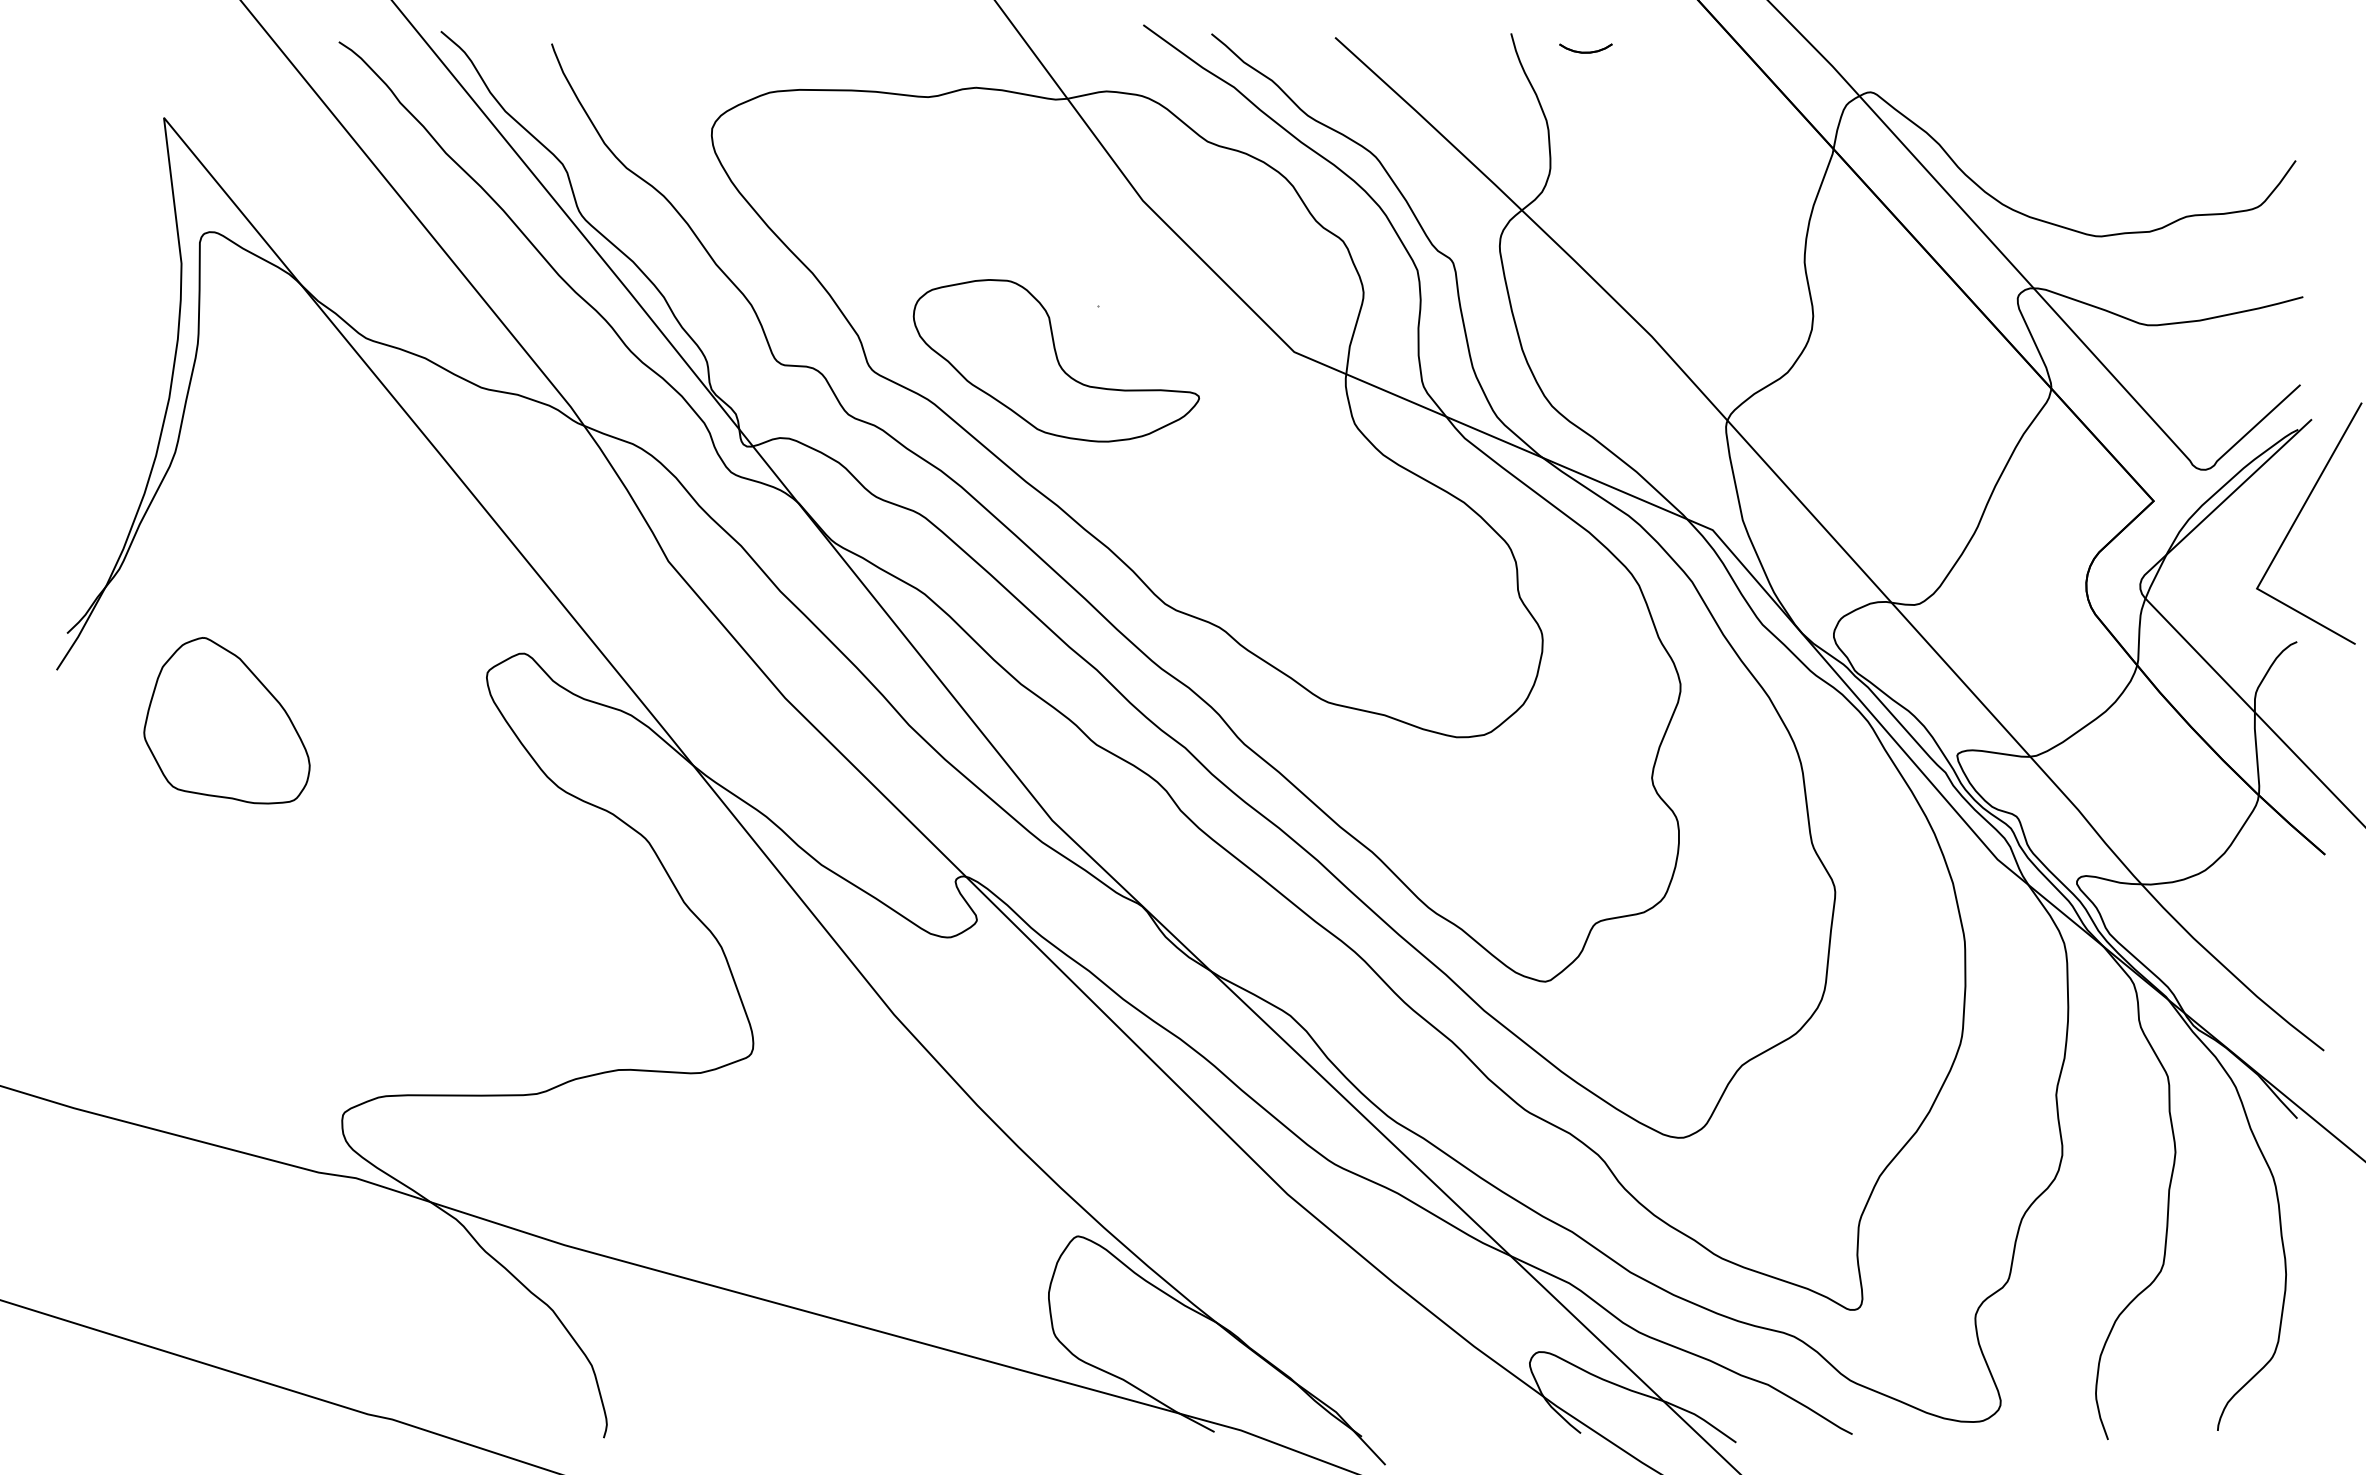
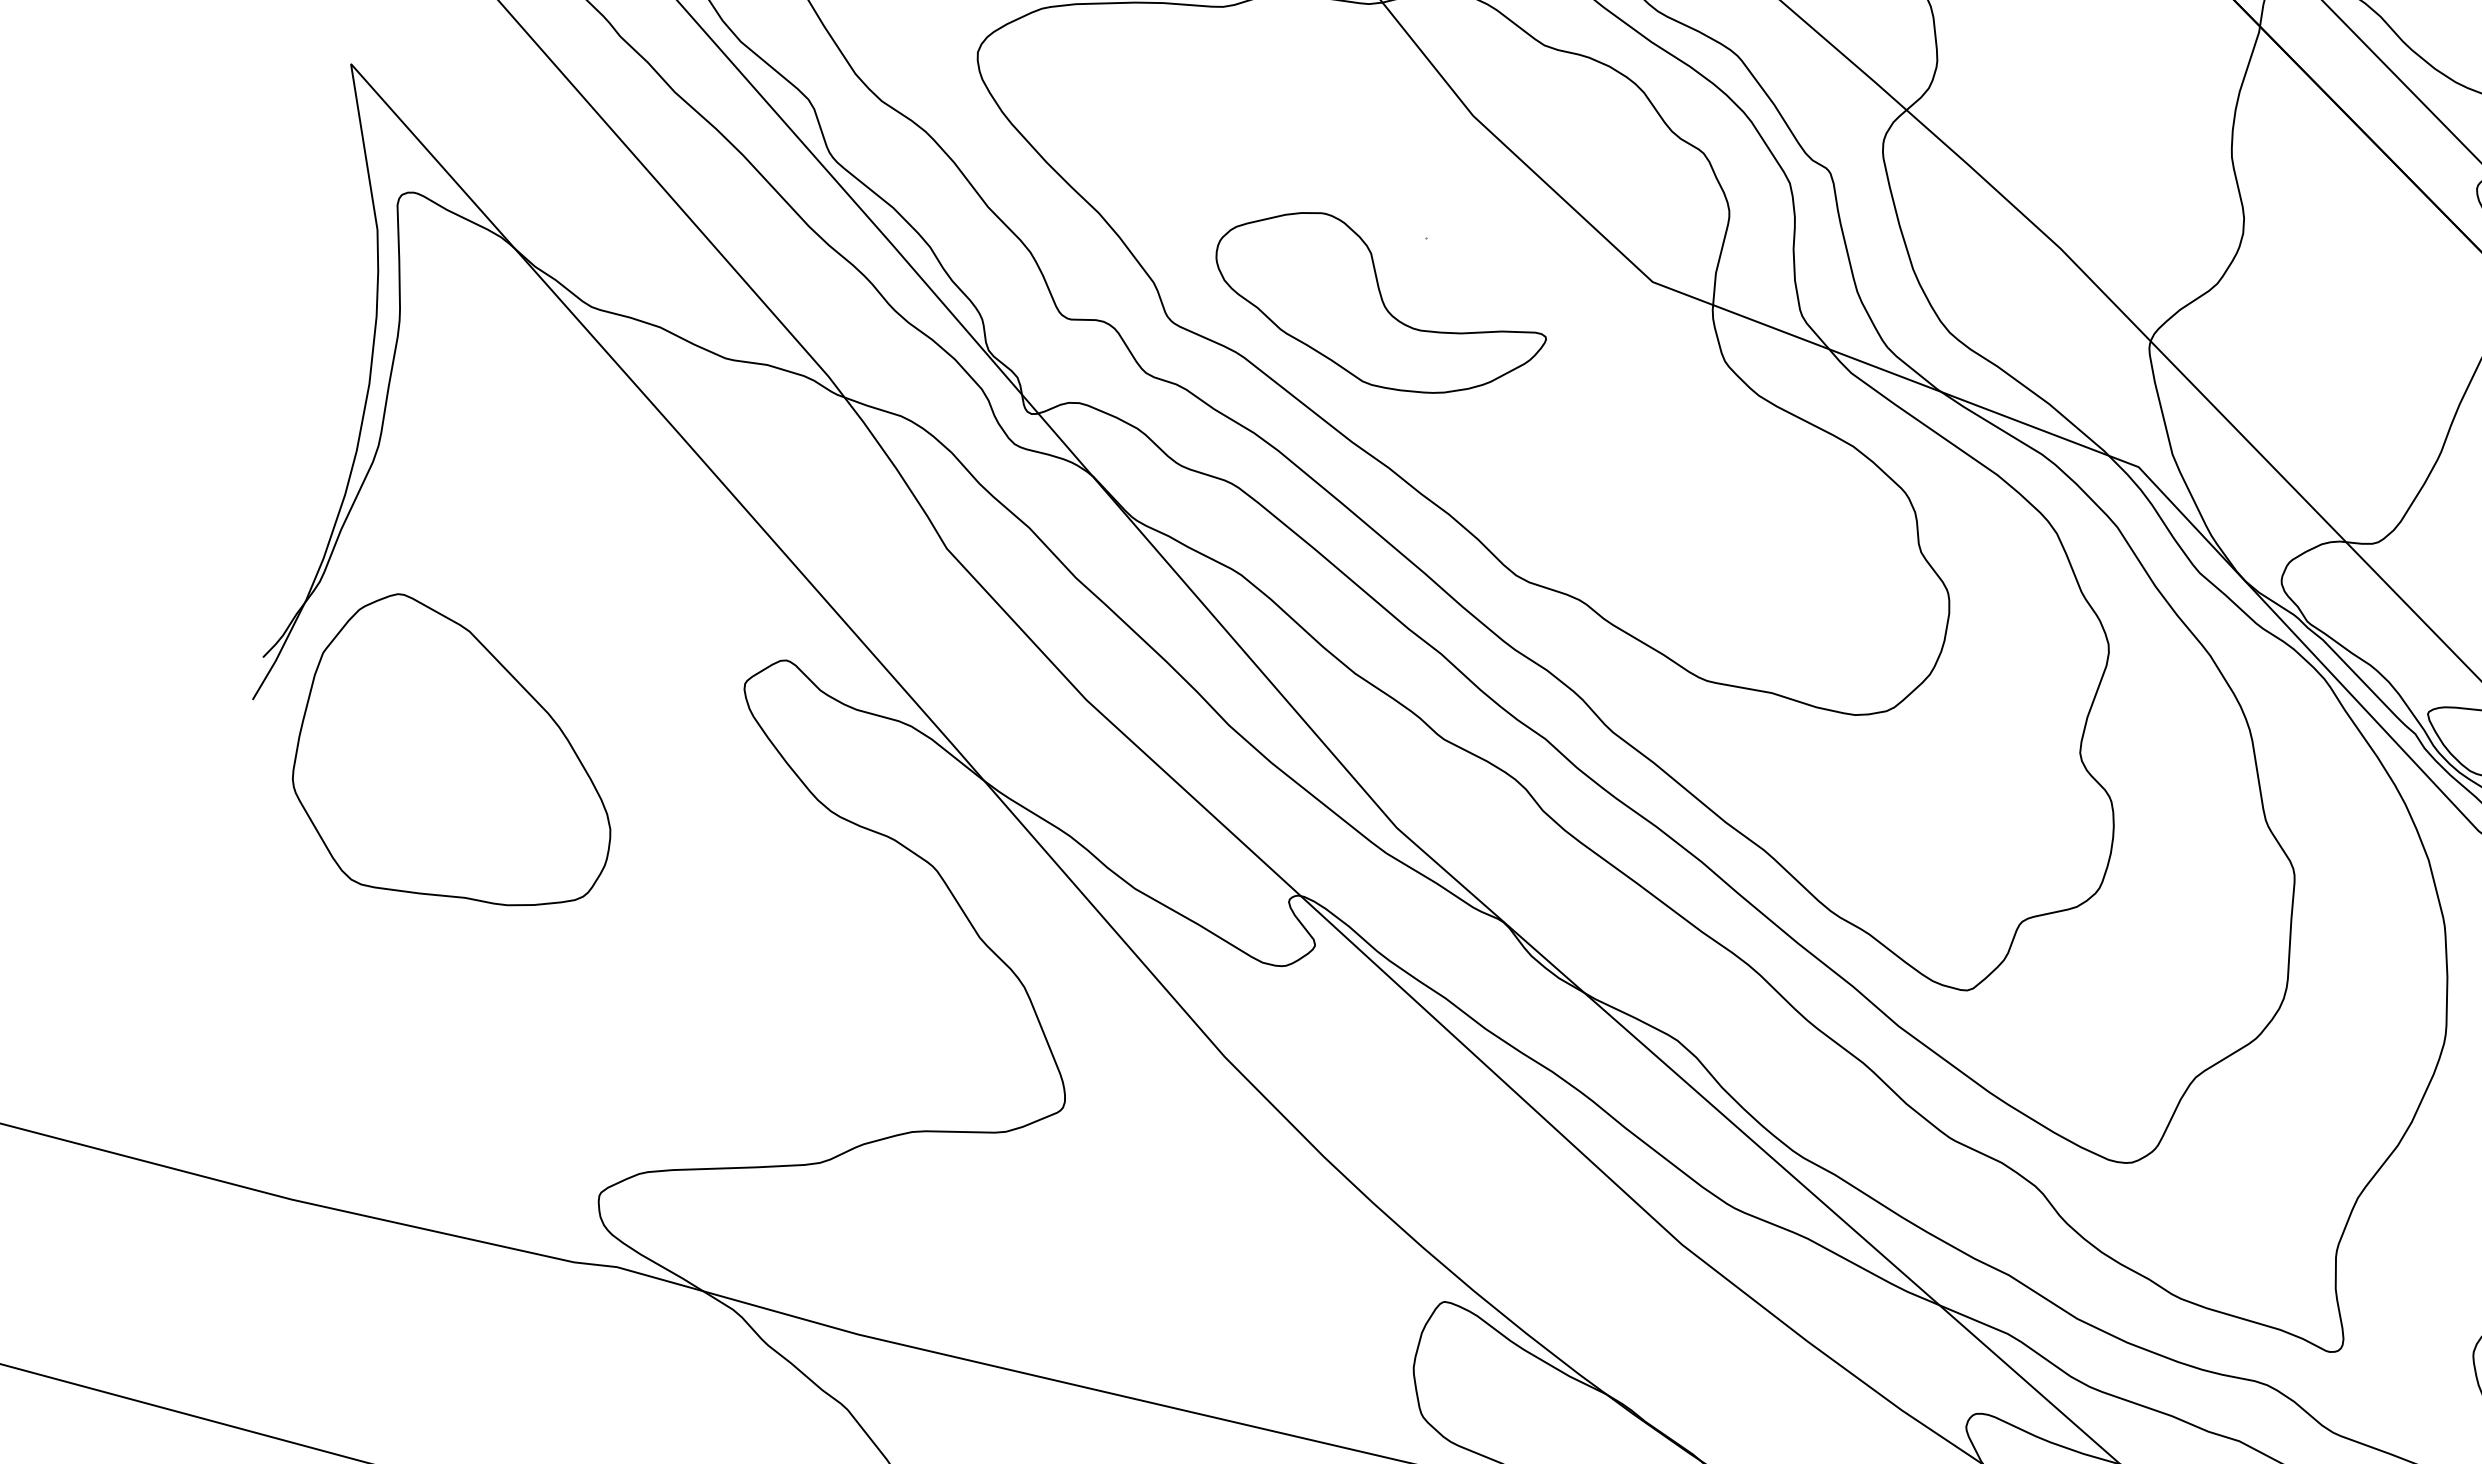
part: (226, 720) -> (448, 749), size x1.67

